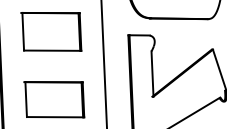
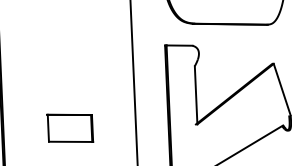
part: (51, 31) -> (66, 40), removed
part: (54, 99) -> (70, 127), size x0.6

